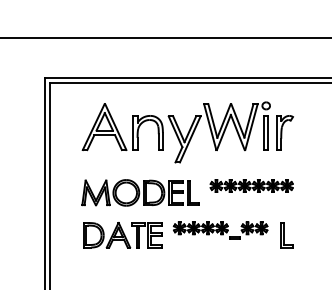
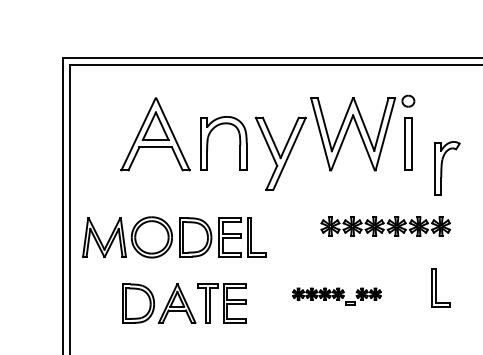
part: (284, 132) -> (446, 167), moved
part: (140, 192) -> (174, 236), moved
part: (220, 230) -> (336, 296), size x0.6
part: (286, 235) -> (440, 288), moved

